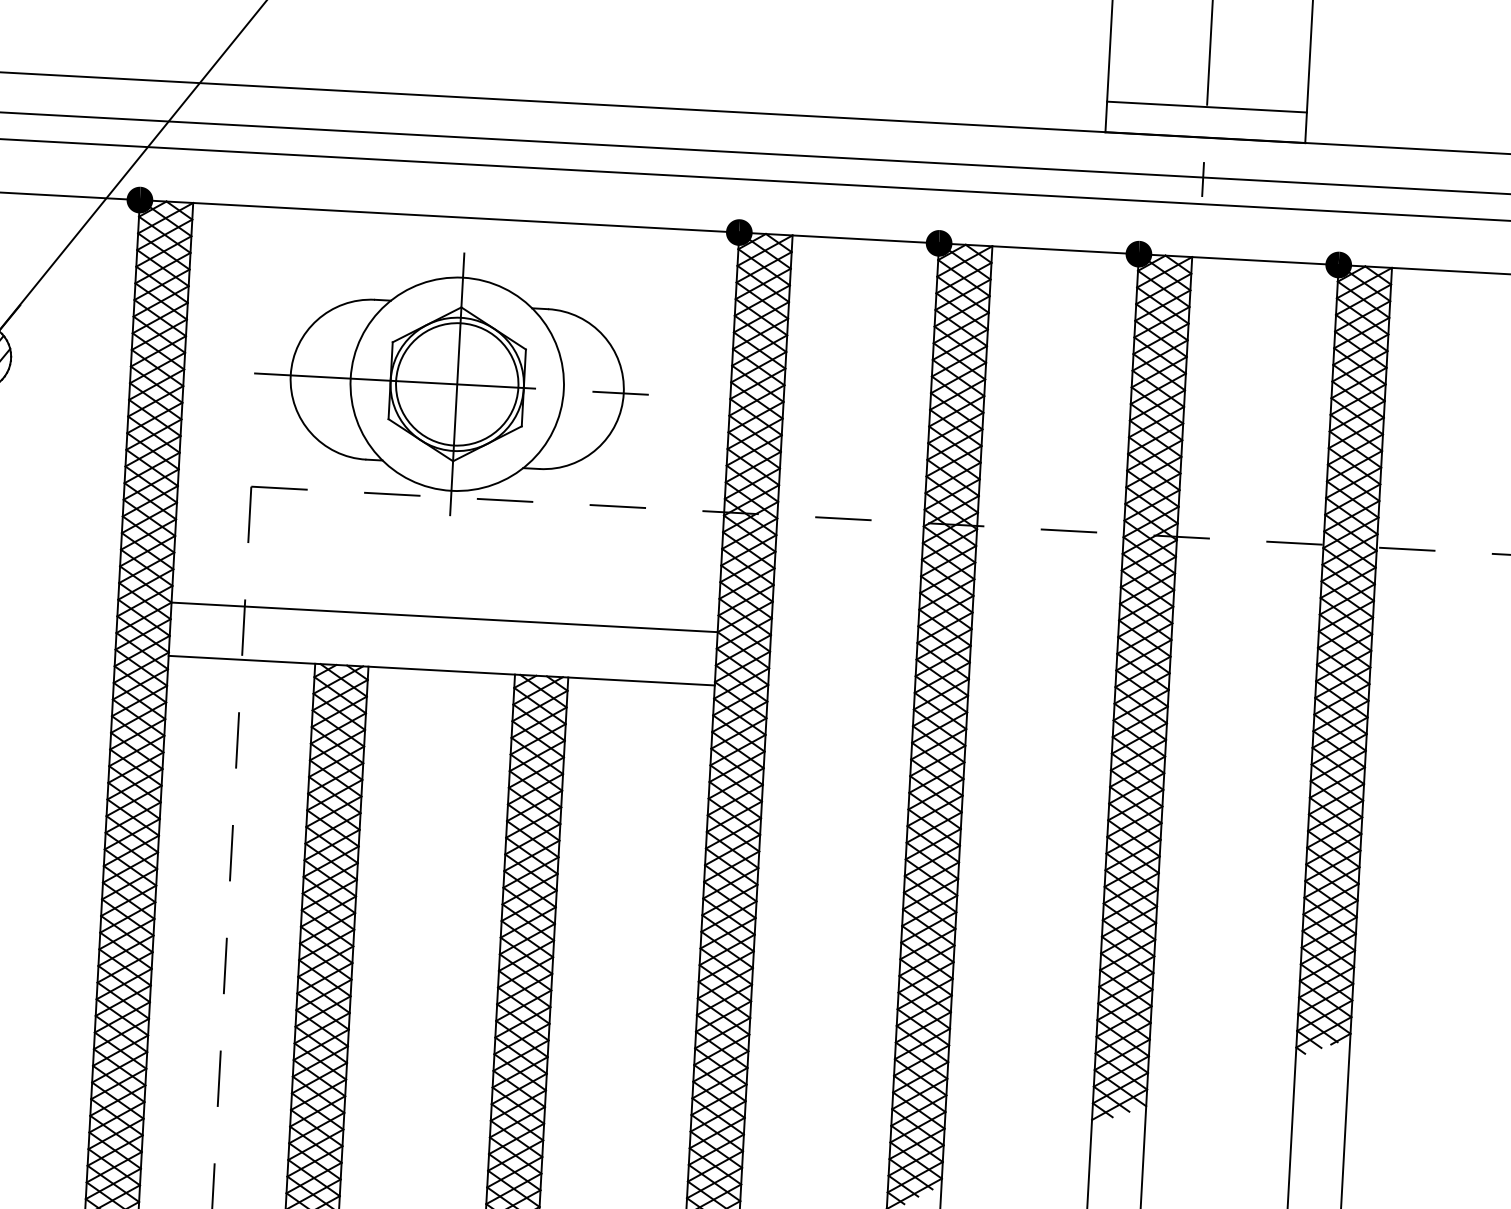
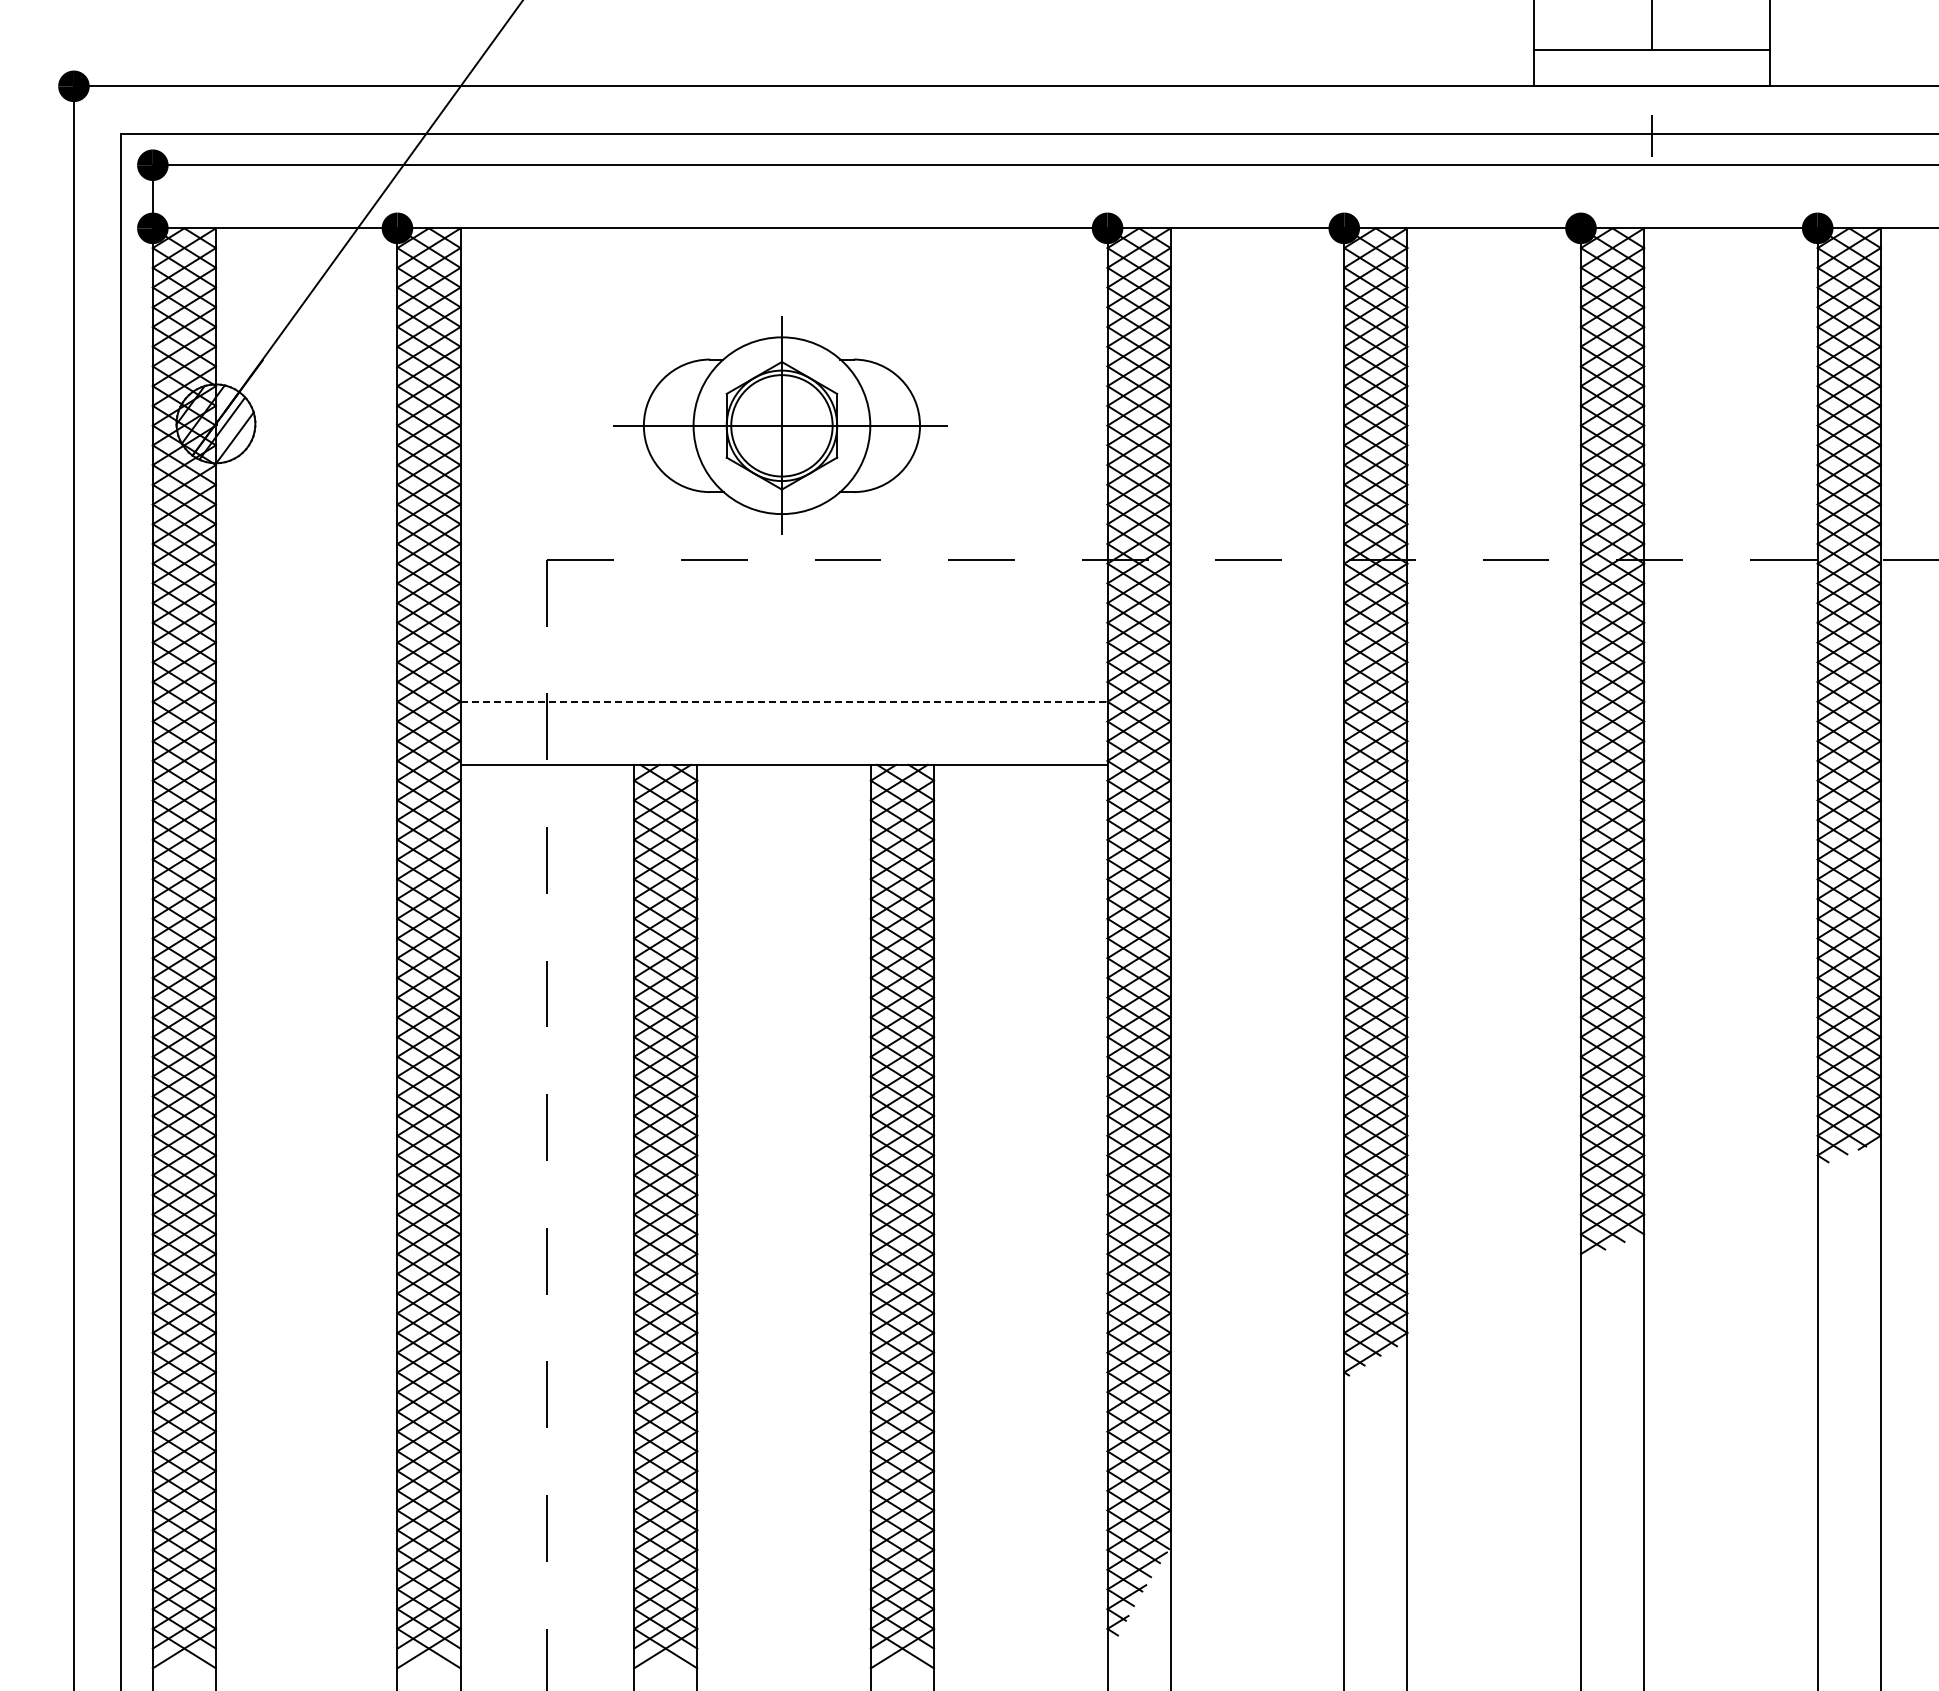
part: (450, 383) -> (776, 425), size x0.7
line: (445, 617) -> (784, 701), solid -> dashed

